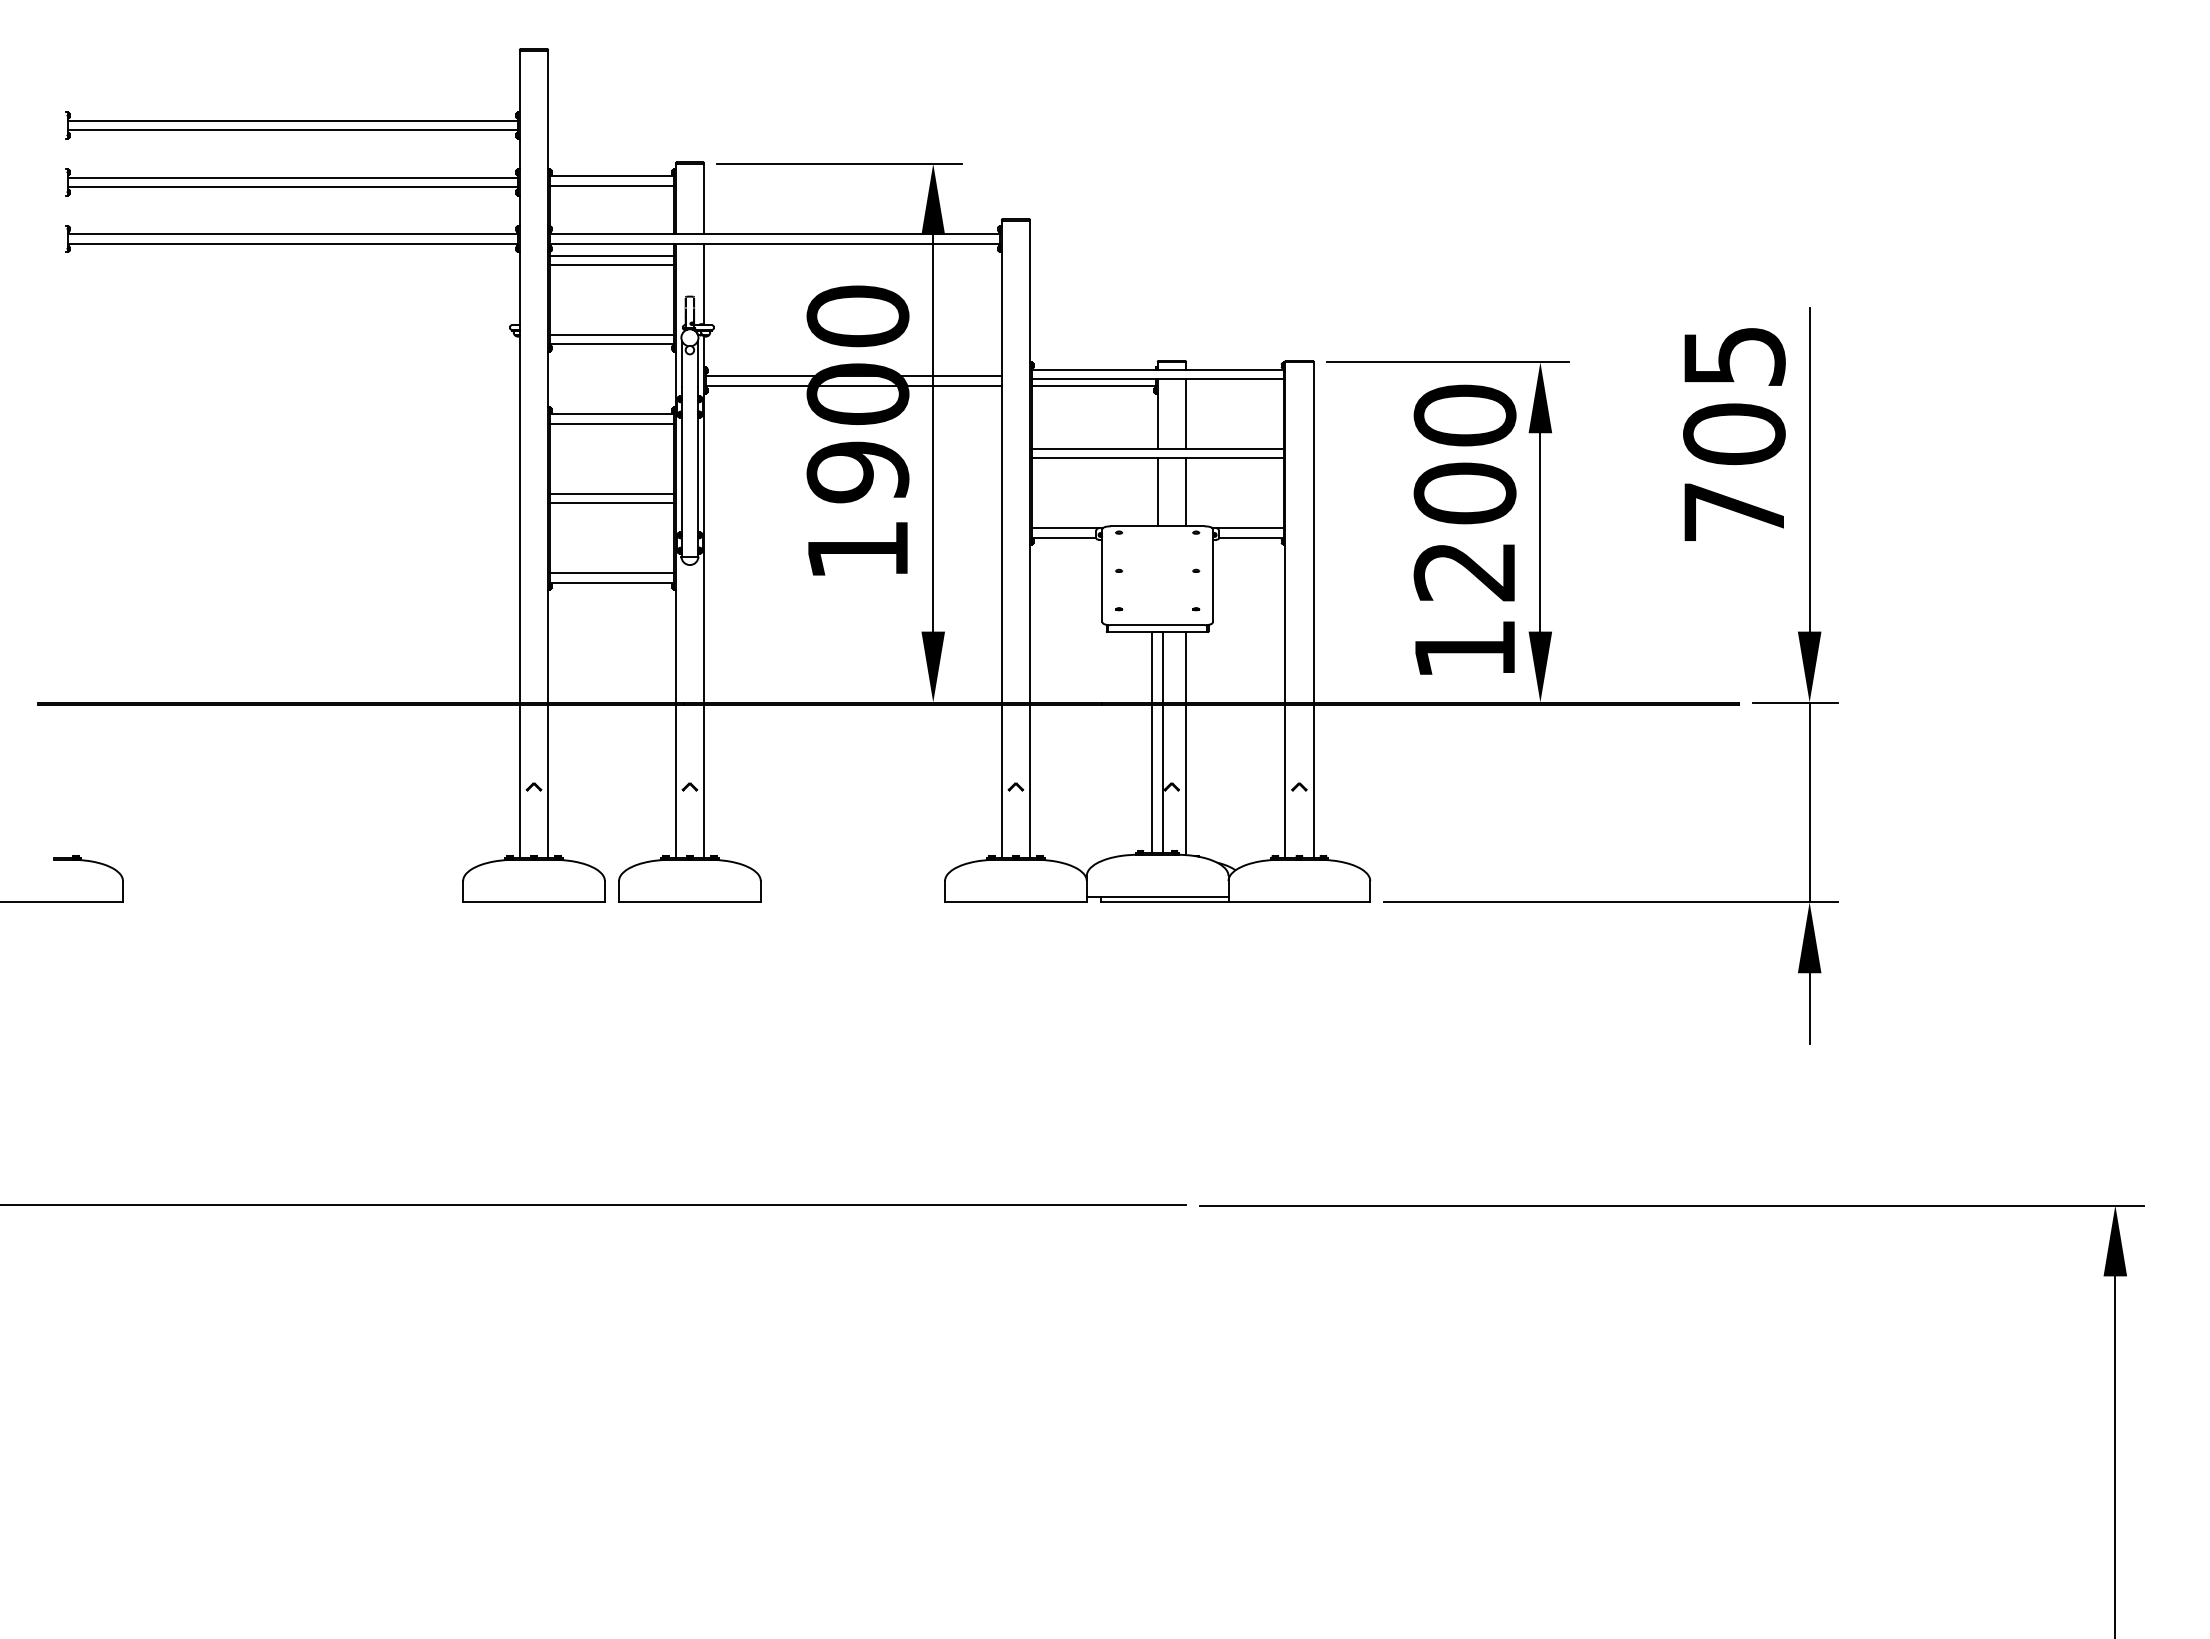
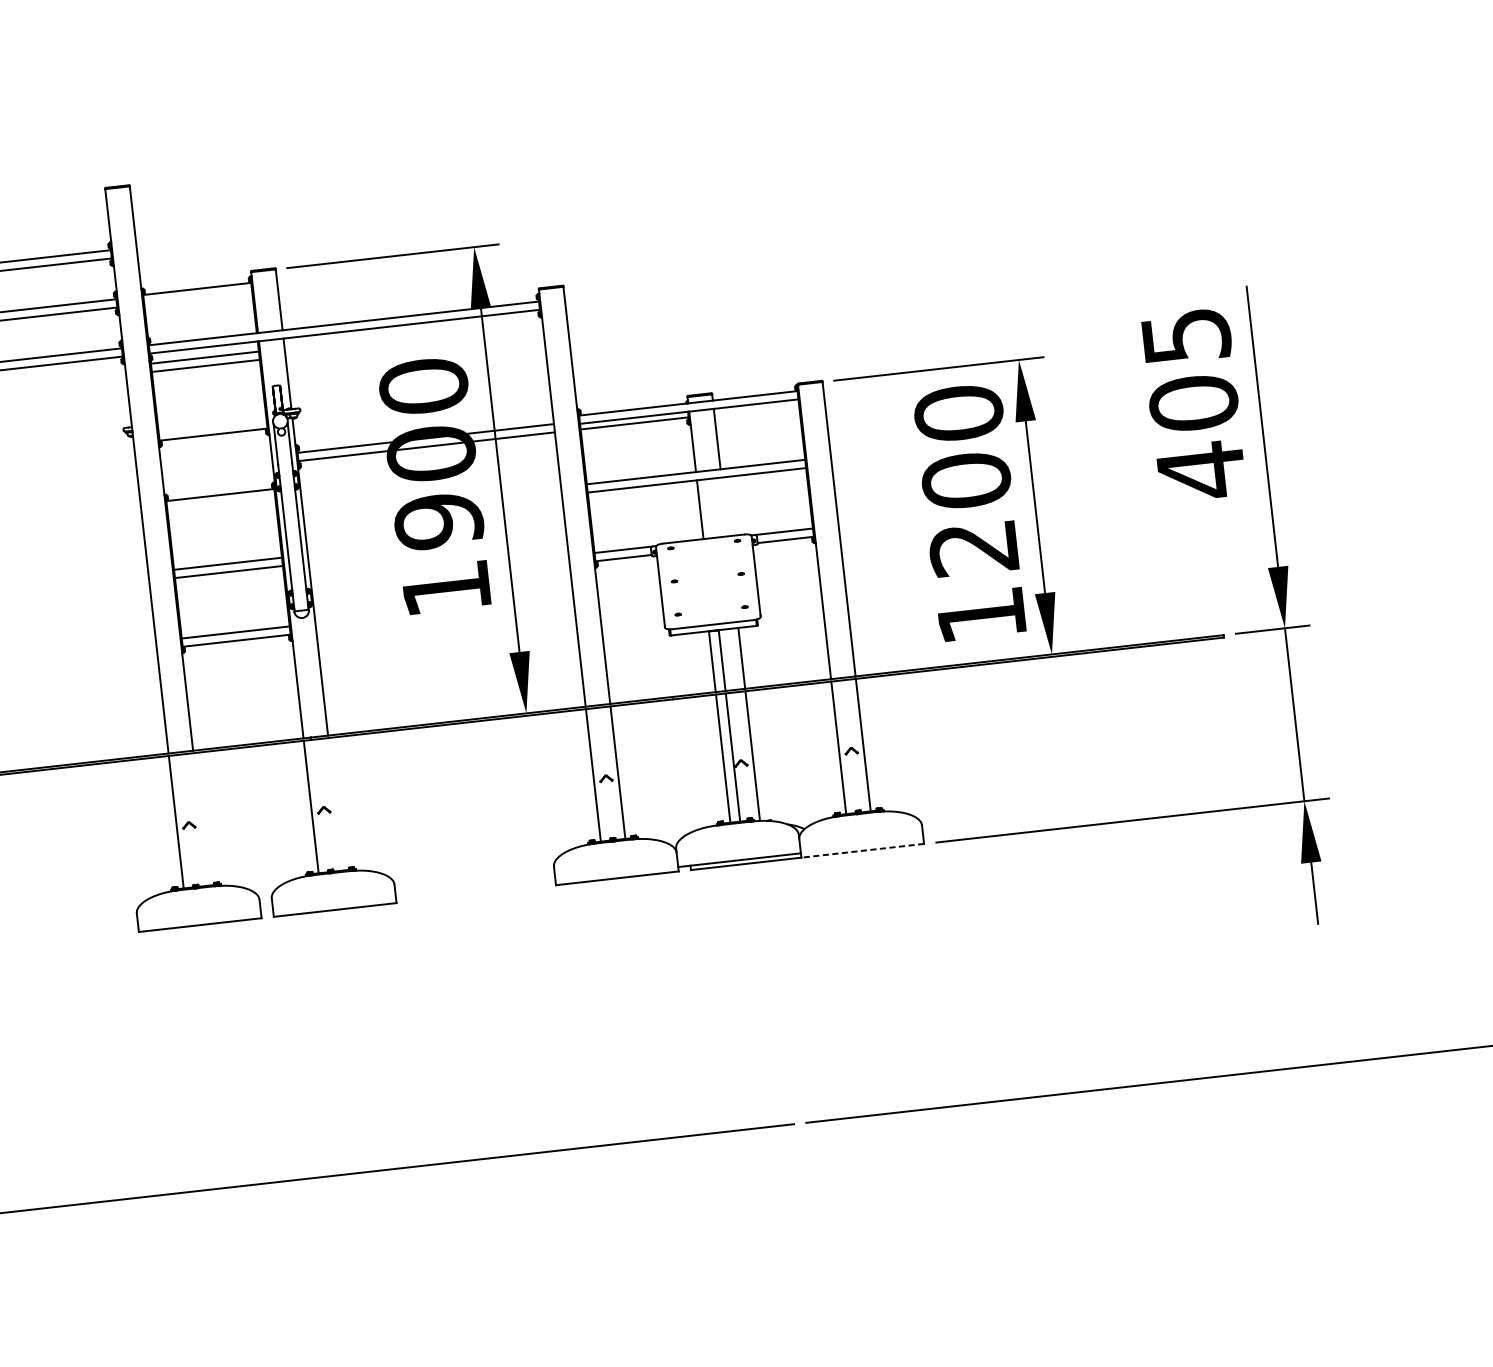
line: (611, 185) -> (197, 297), removed
line: (611, 334) -> (212, 426), removed
line: (611, 423) -> (220, 503), removed
line: (1186, 492) -> (725, 507), removed
text: (1733, 512) -> (1200, 471), 705 -> 405
line: (548, 781) -> (201, 819), removed
line: (704, 781) -> (336, 803), removed
line: (1299, 902) -> (862, 850), solid -> dashed

